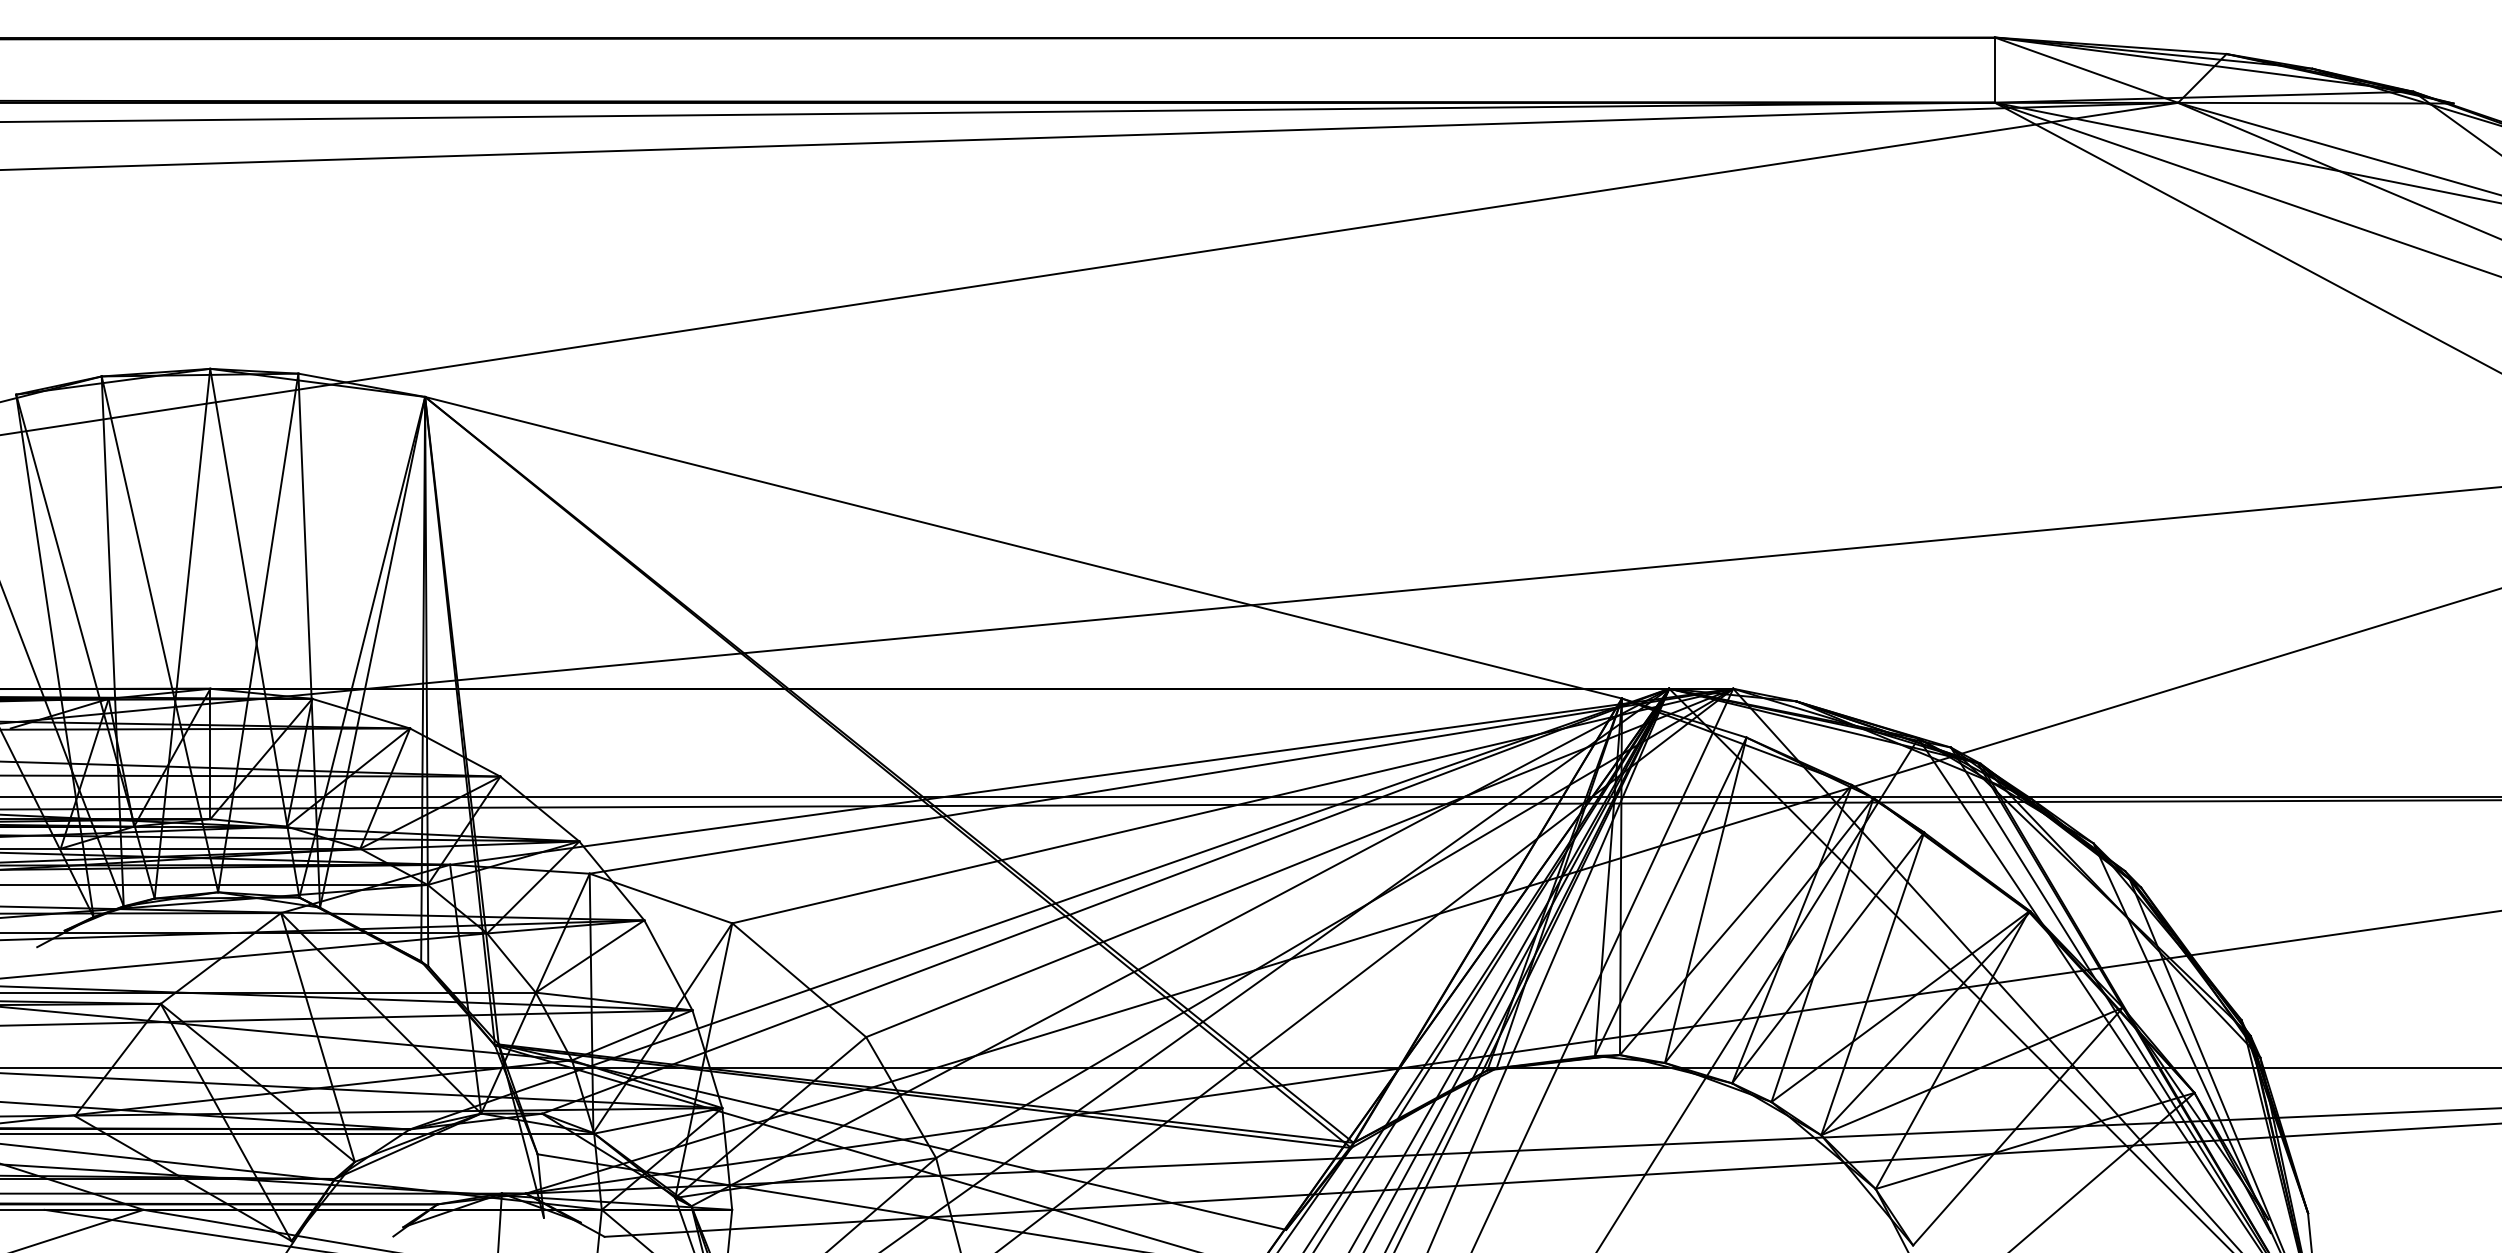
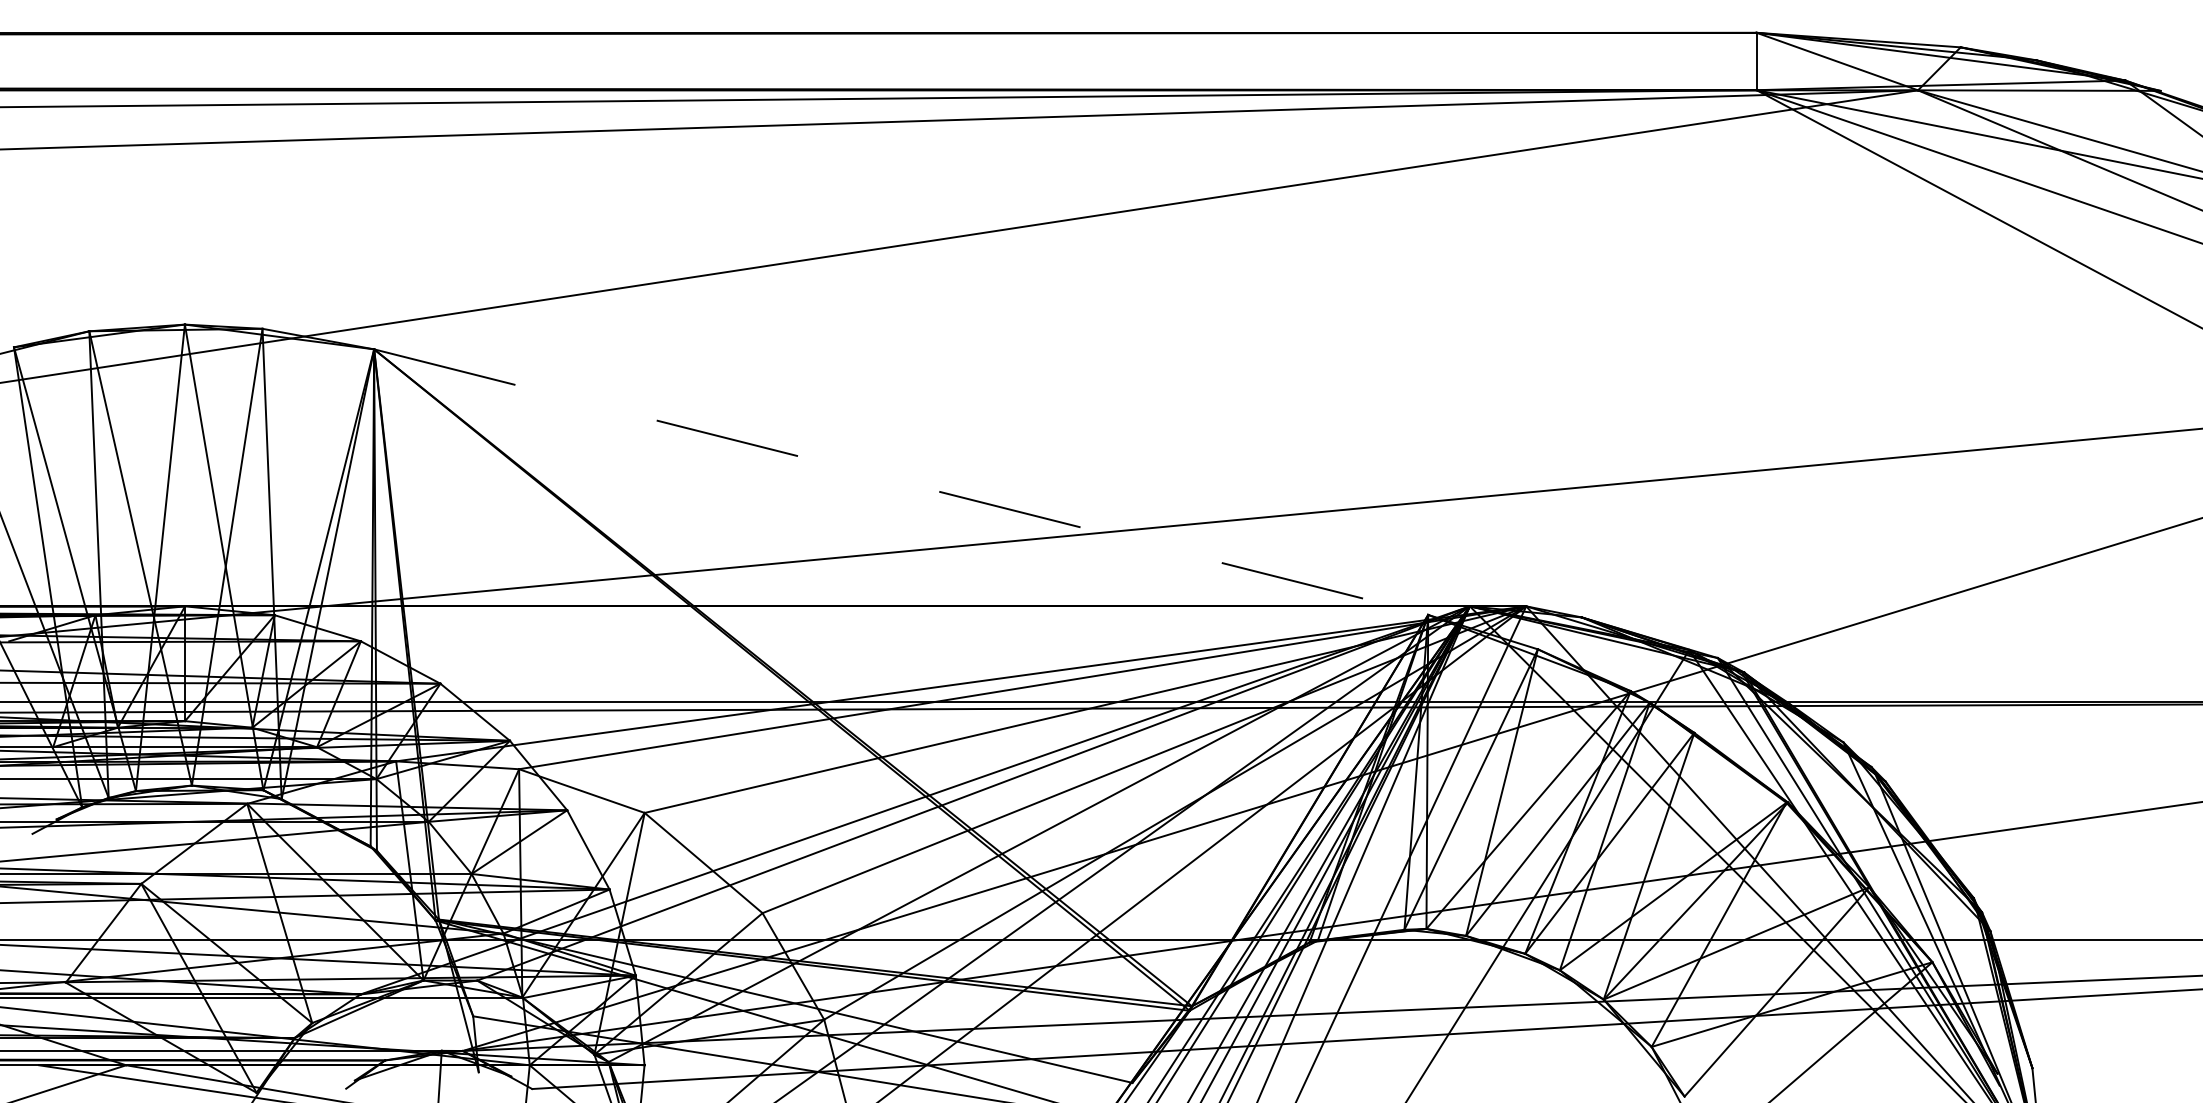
line: (1024, 547) -> (902, 481), solid -> dashed

